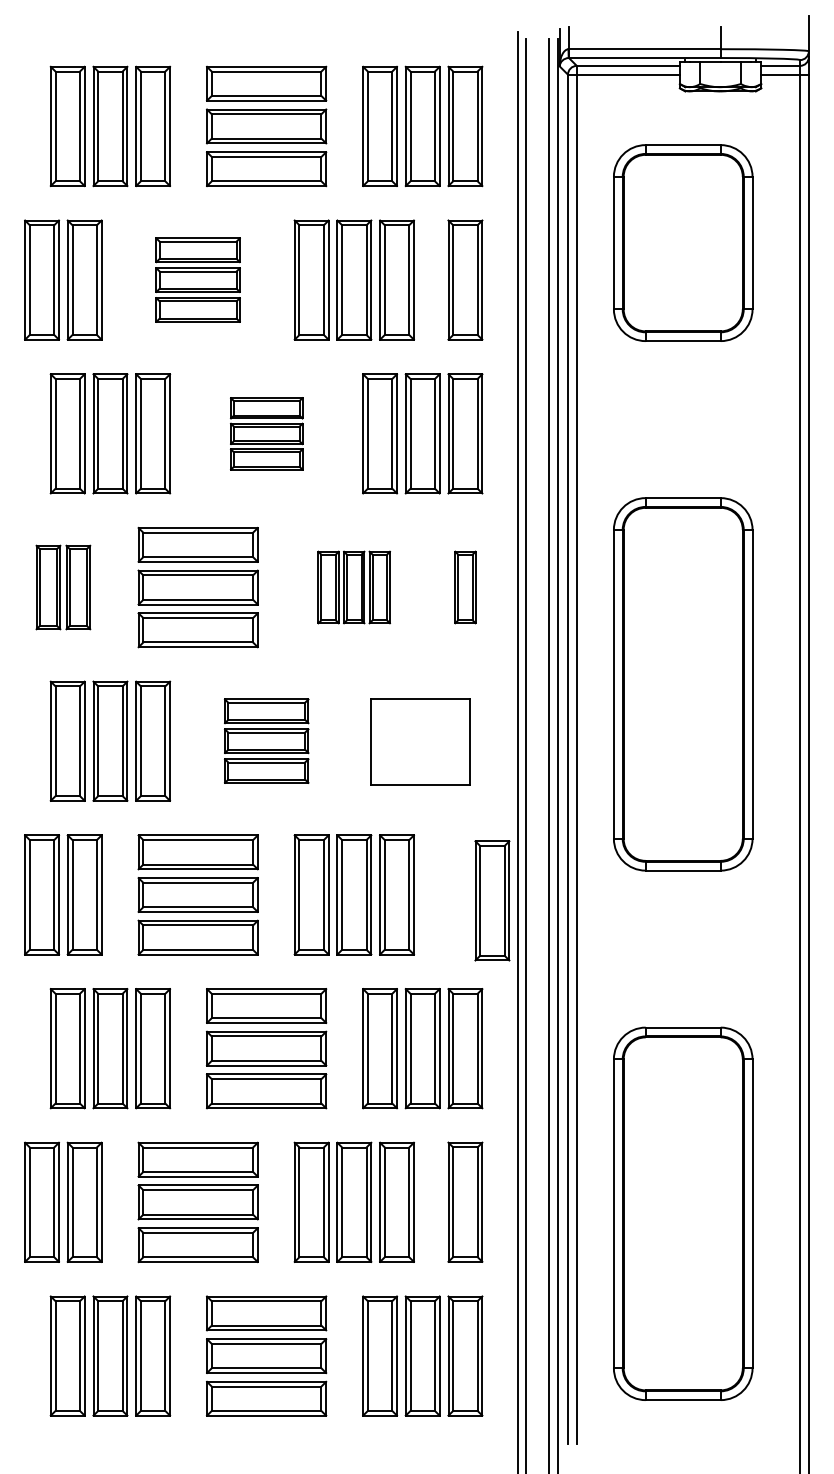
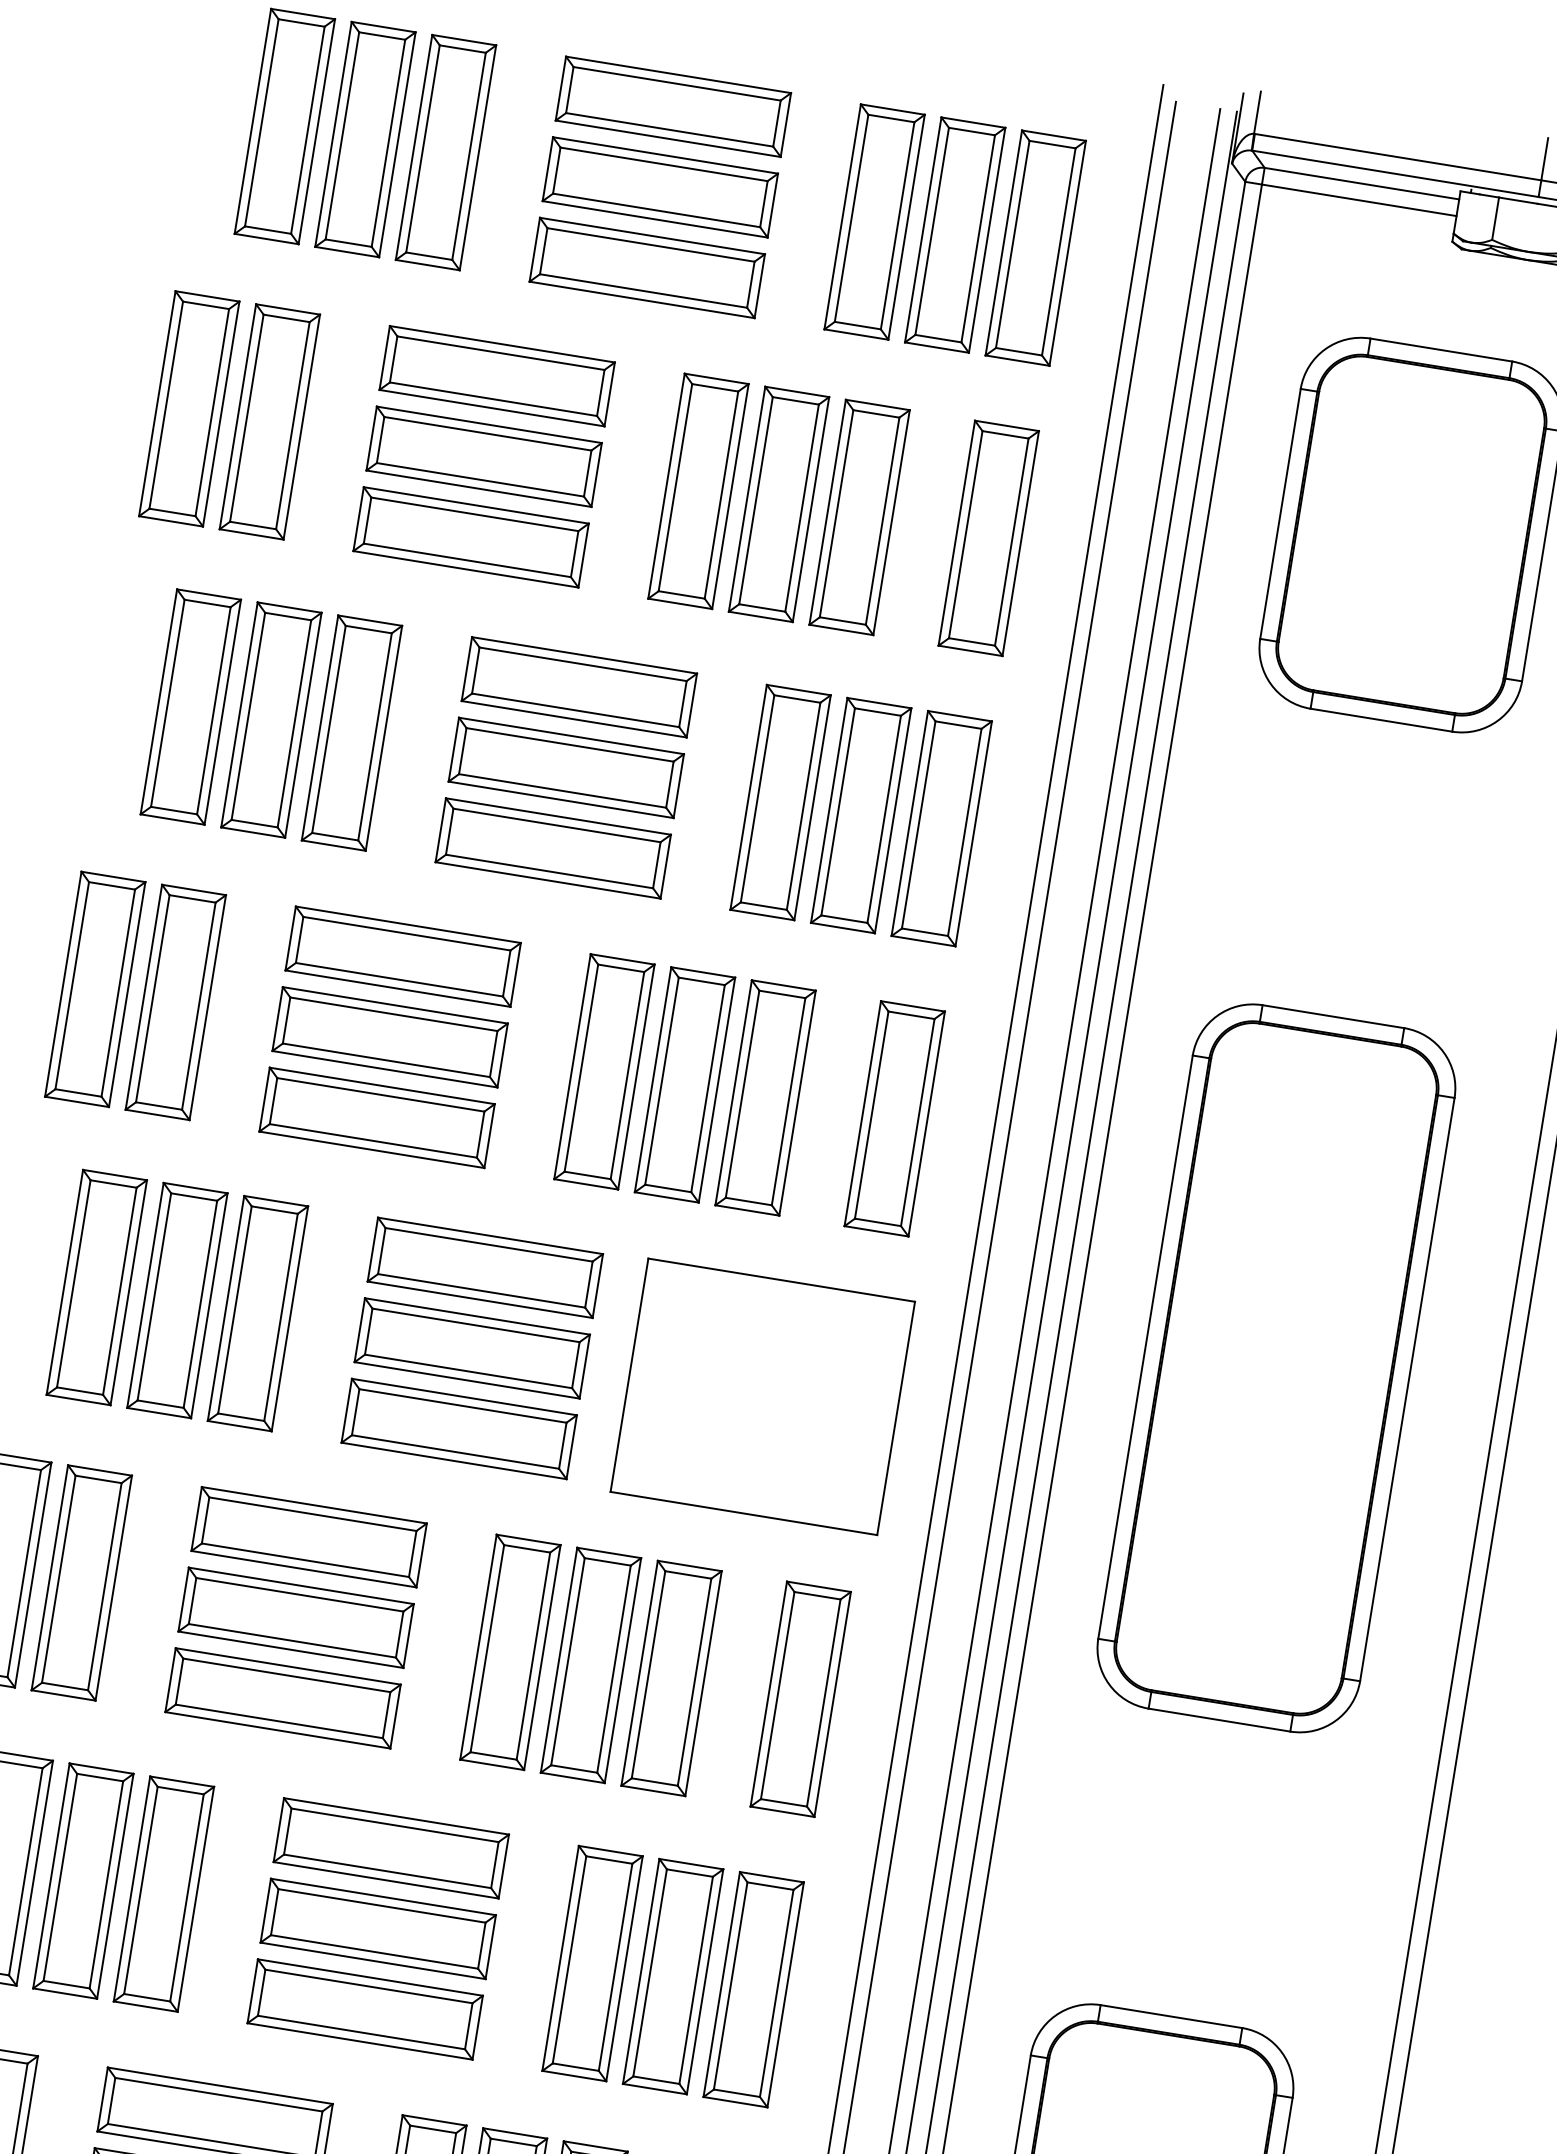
part: (197, 279) -> (483, 455), size x1.43
part: (266, 433) -> (566, 767), size x1.67
part: (63, 587) -> (135, 995), size x1.43
part: (353, 587) -> (683, 1084), size x1.67
part: (465, 587) -> (894, 1118), size x1.67
part: (266, 740) -> (472, 1346), size x1.43
part: (420, 741) -> (762, 1395), size x1.43
part: (492, 900) -> (801, 1698), moved

